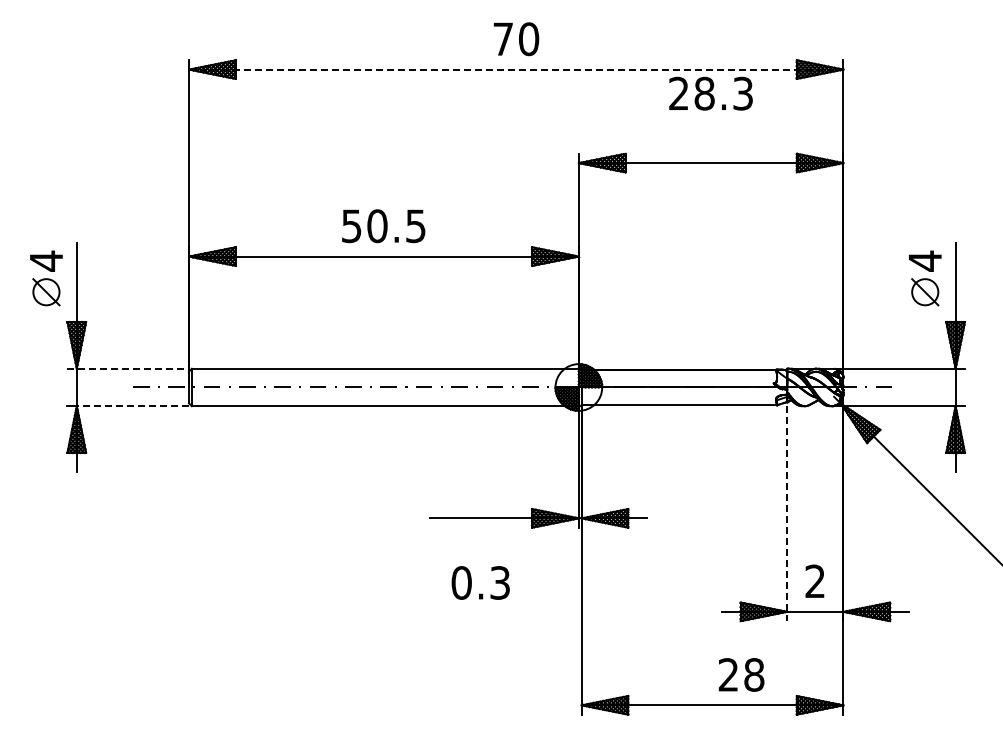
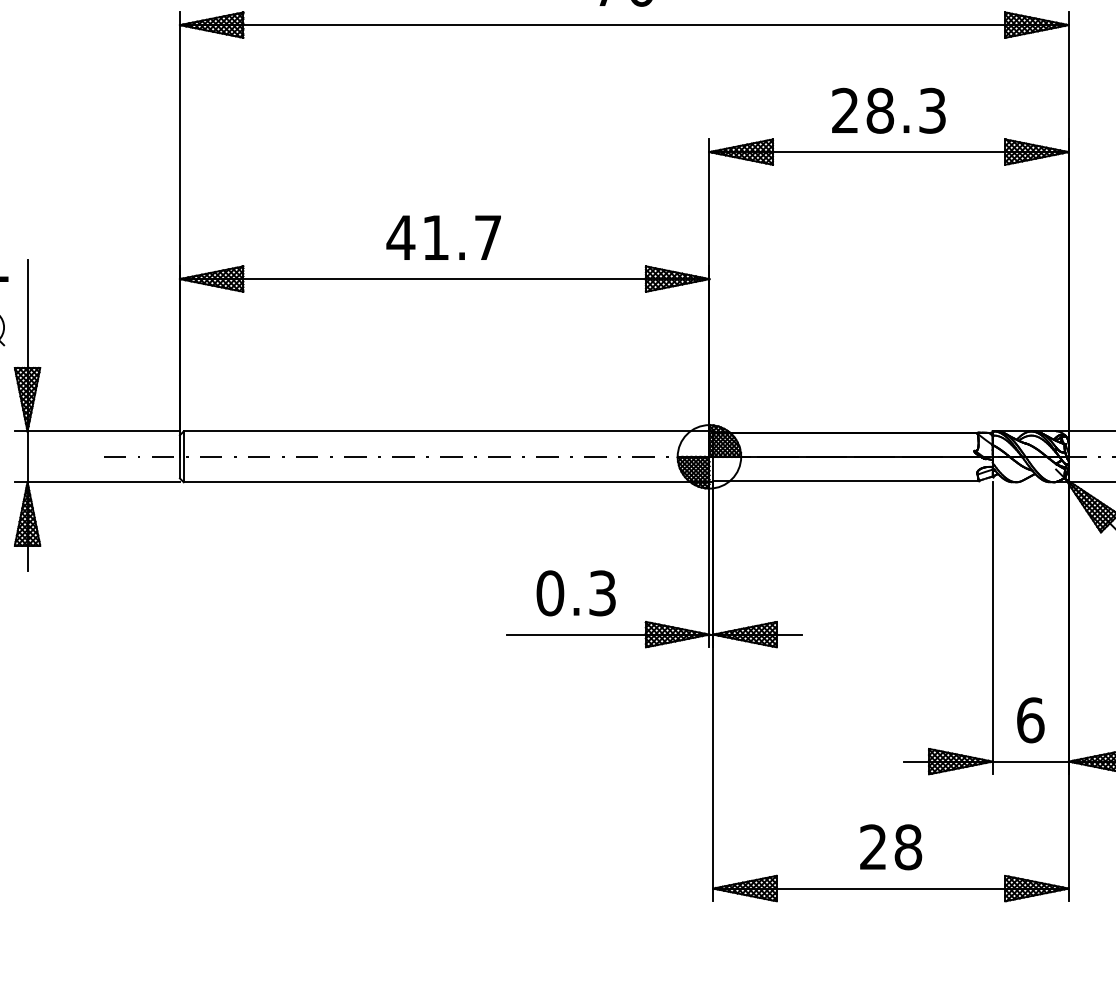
line: (516, 69) -> (624, 24), dashed -> solid
text: (710, 93) -> (888, 110), moved
text: (383, 226) -> (444, 238), 50.5 -> 41.7
line: (128, 368) -> (97, 431), dashed -> solid
line: (132, 406) -> (103, 482), dashed -> solid
line: (787, 513) -> (992, 628), dashed -> solid
text: (815, 581) -> (1030, 720), 2 -> 6
text: (480, 582) -> (575, 592), moved
text: (741, 674) -> (890, 846), moved

